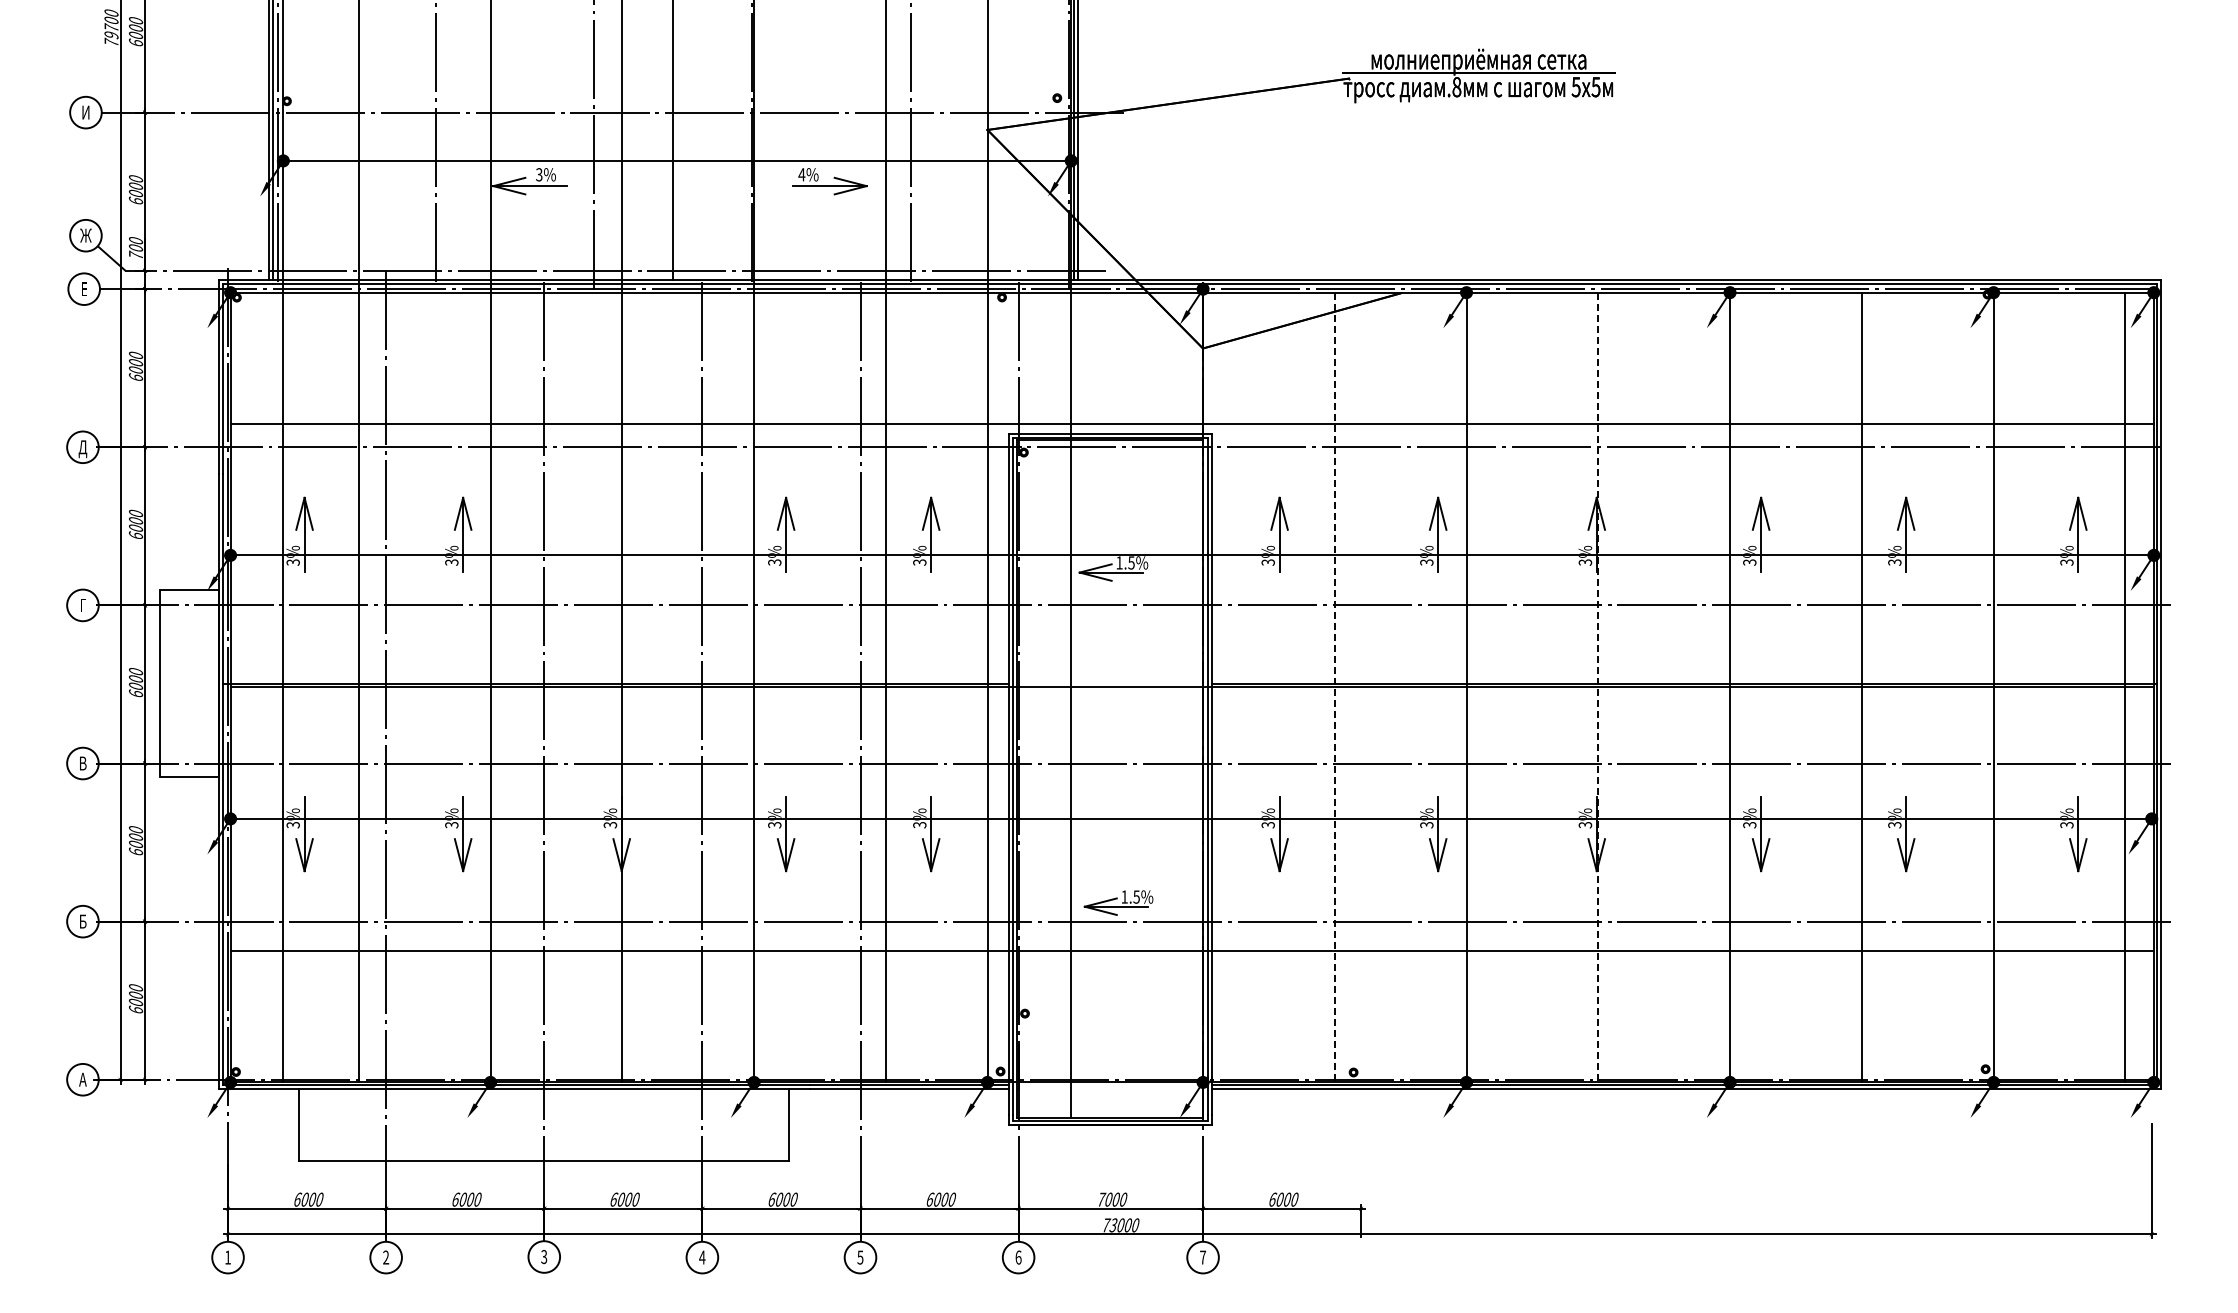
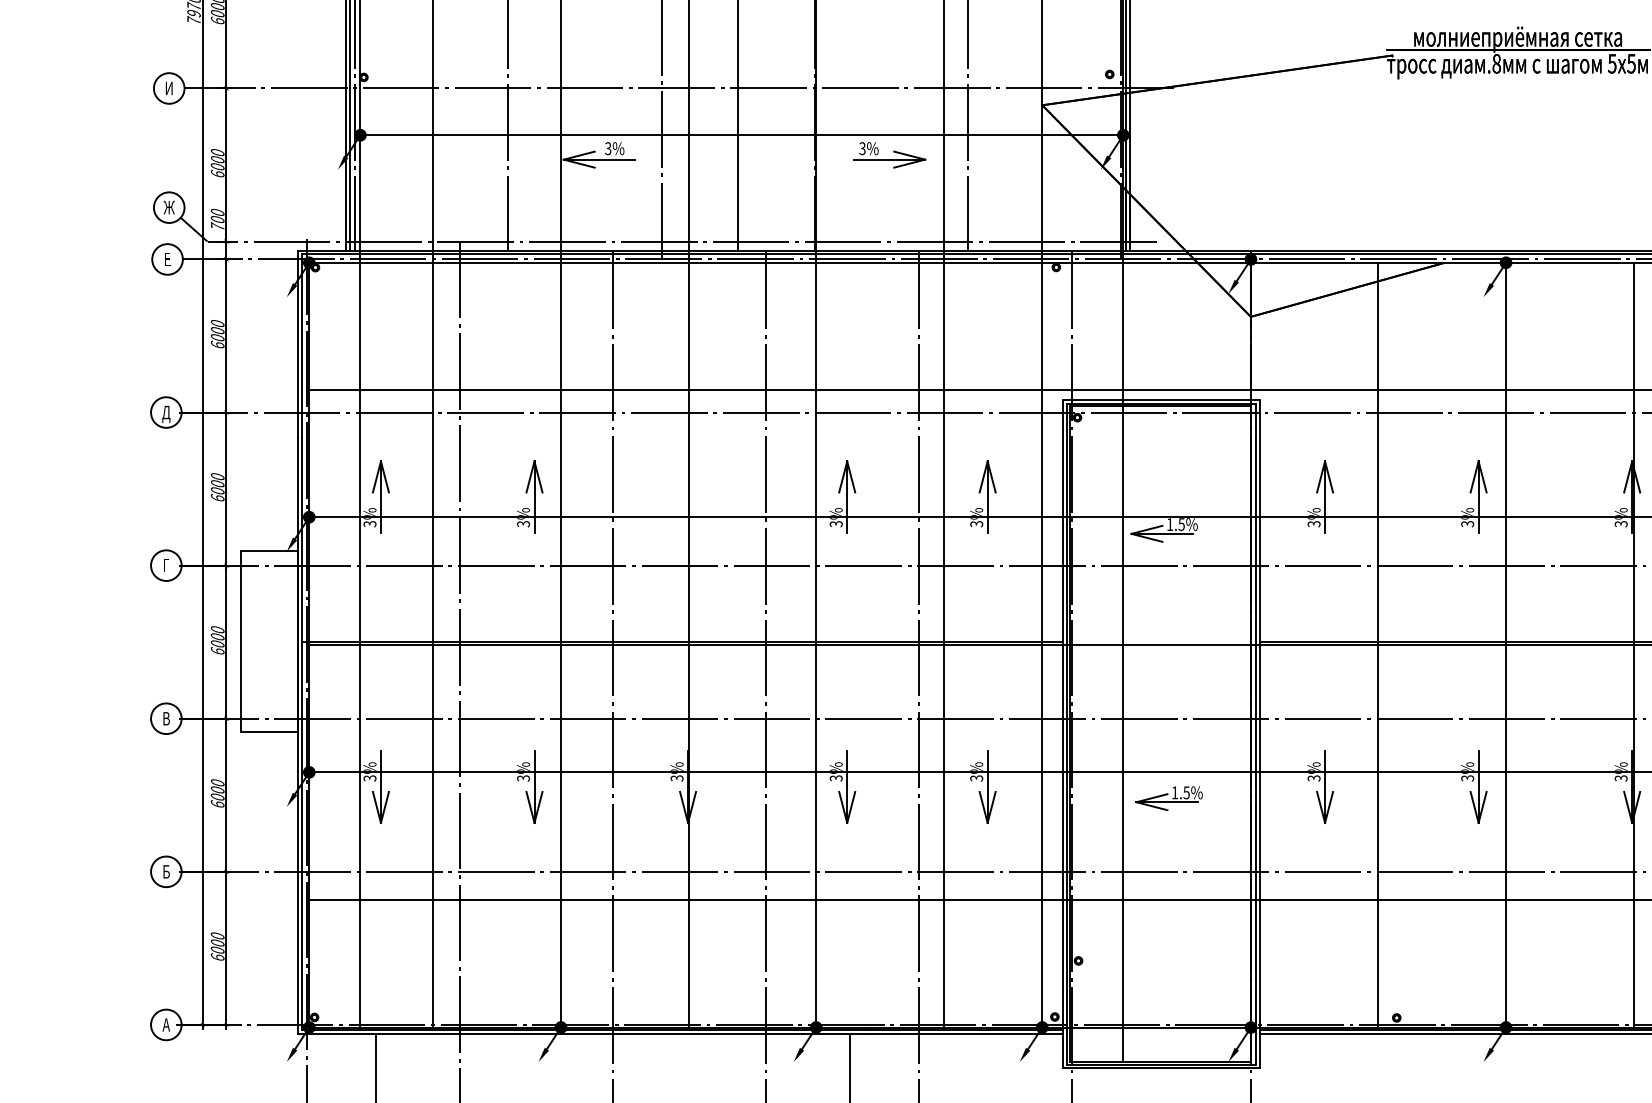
text: (801, 174) -> (862, 148), 4% -> 3%
line: (1334, 687) -> (1378, 645), dashed -> solid
line: (1598, 687) -> (1633, 645), dashed -> solid
part: (1118, 902) -> (1169, 798), moved

